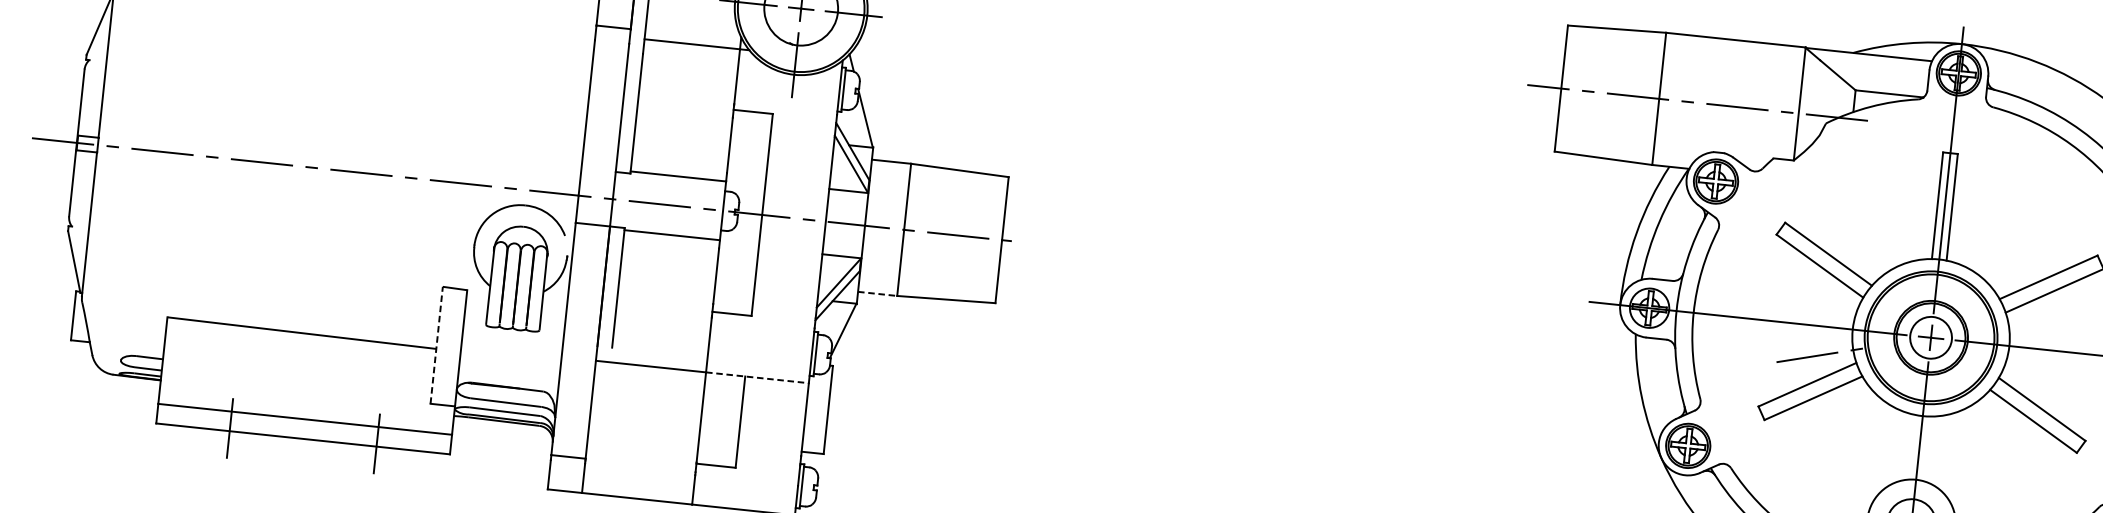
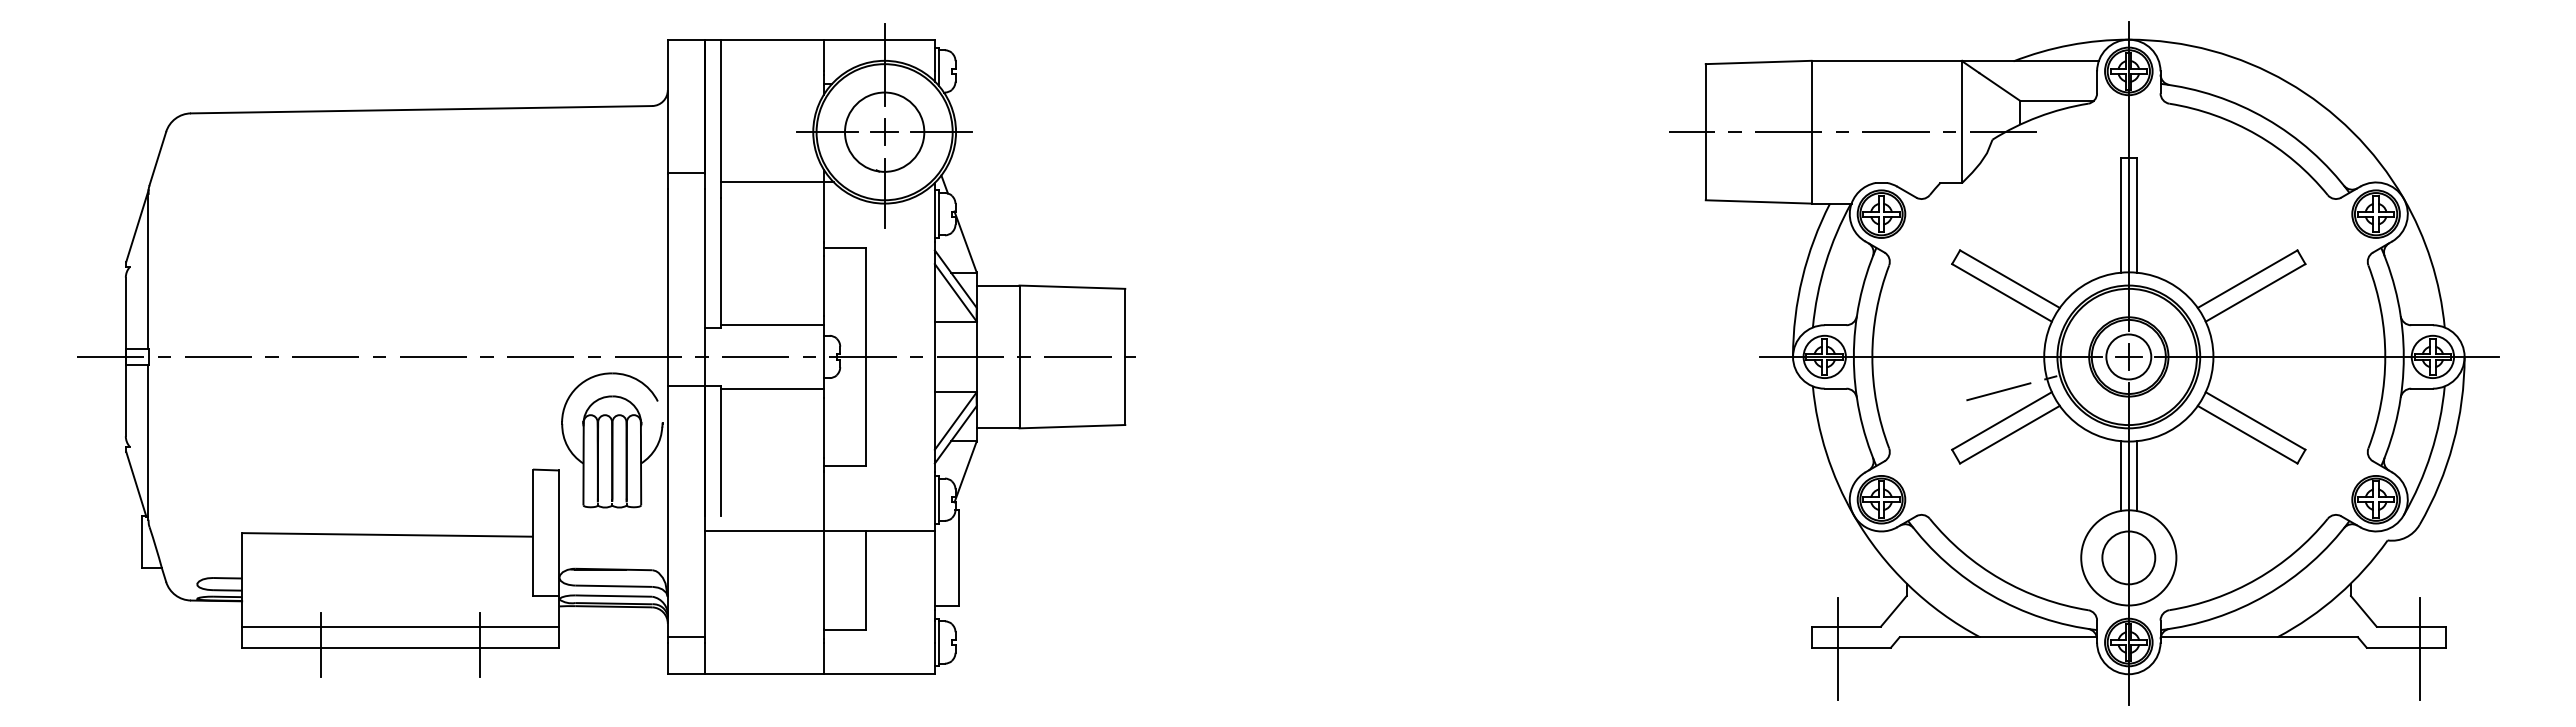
line: (877, 294) -> (998, 428), dashed -> solid
line: (437, 345) -> (533, 532), dashed -> solid
line: (757, 377) -> (879, 531), dashed -> solid
line: (1911, 446) -> (2120, 475), added
line: (1926, 448) -> (2136, 475), added

